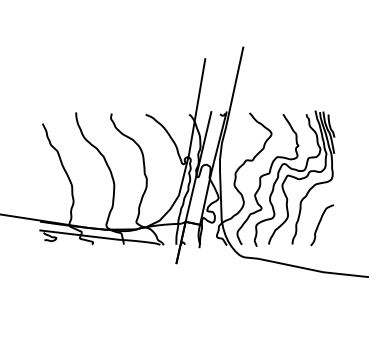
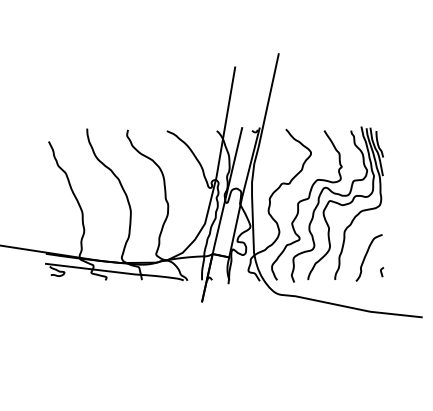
curve: (333, 237) -> (382, 272), added

